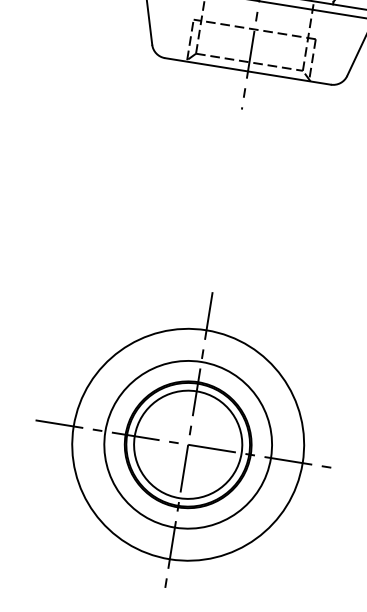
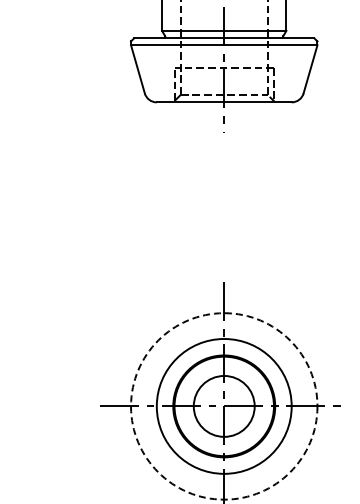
circle: (187, 443) -> (223, 405), size x0.7
circle: (188, 444) -> (224, 406), solid -> dashed

